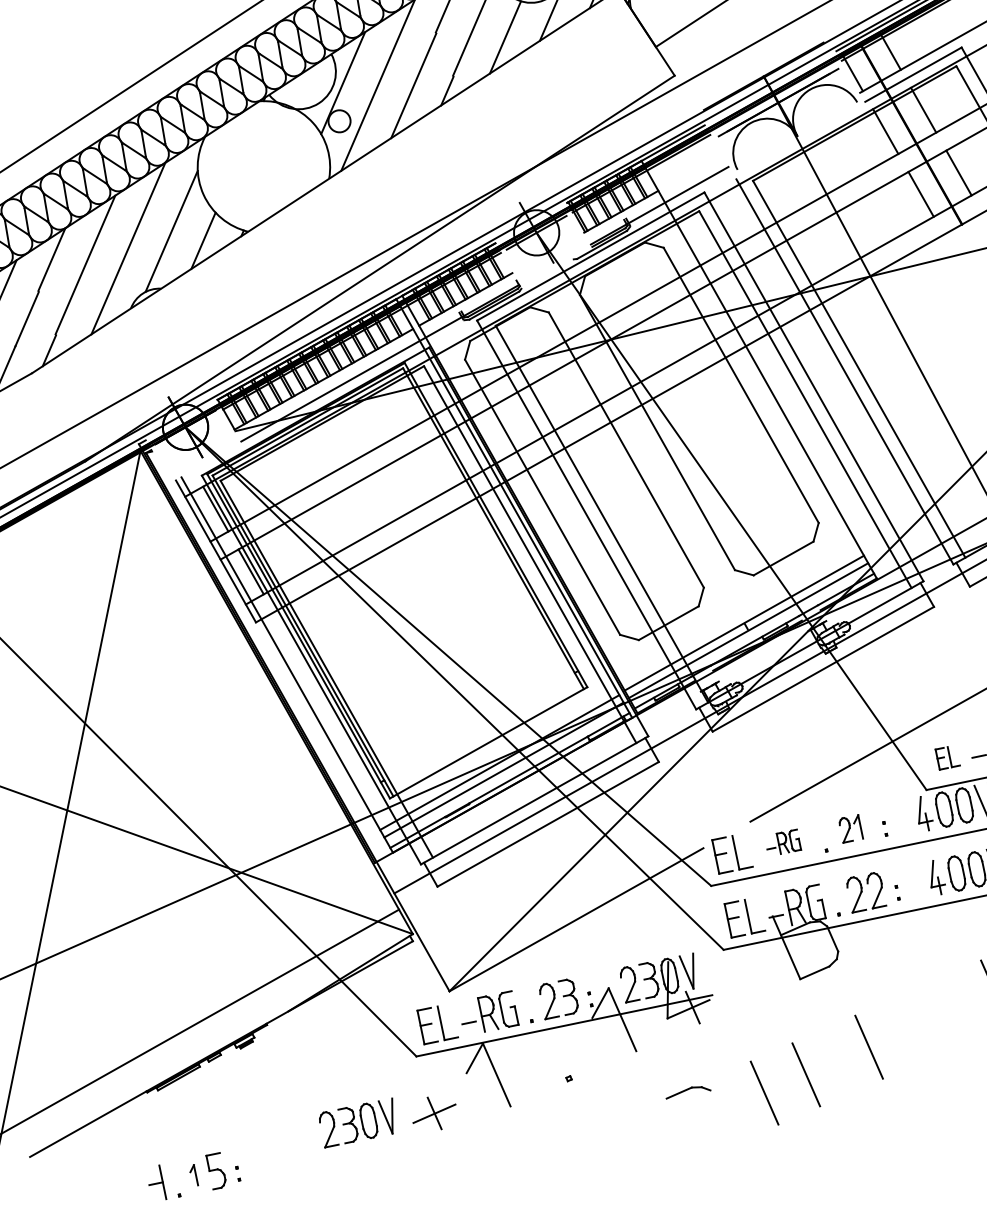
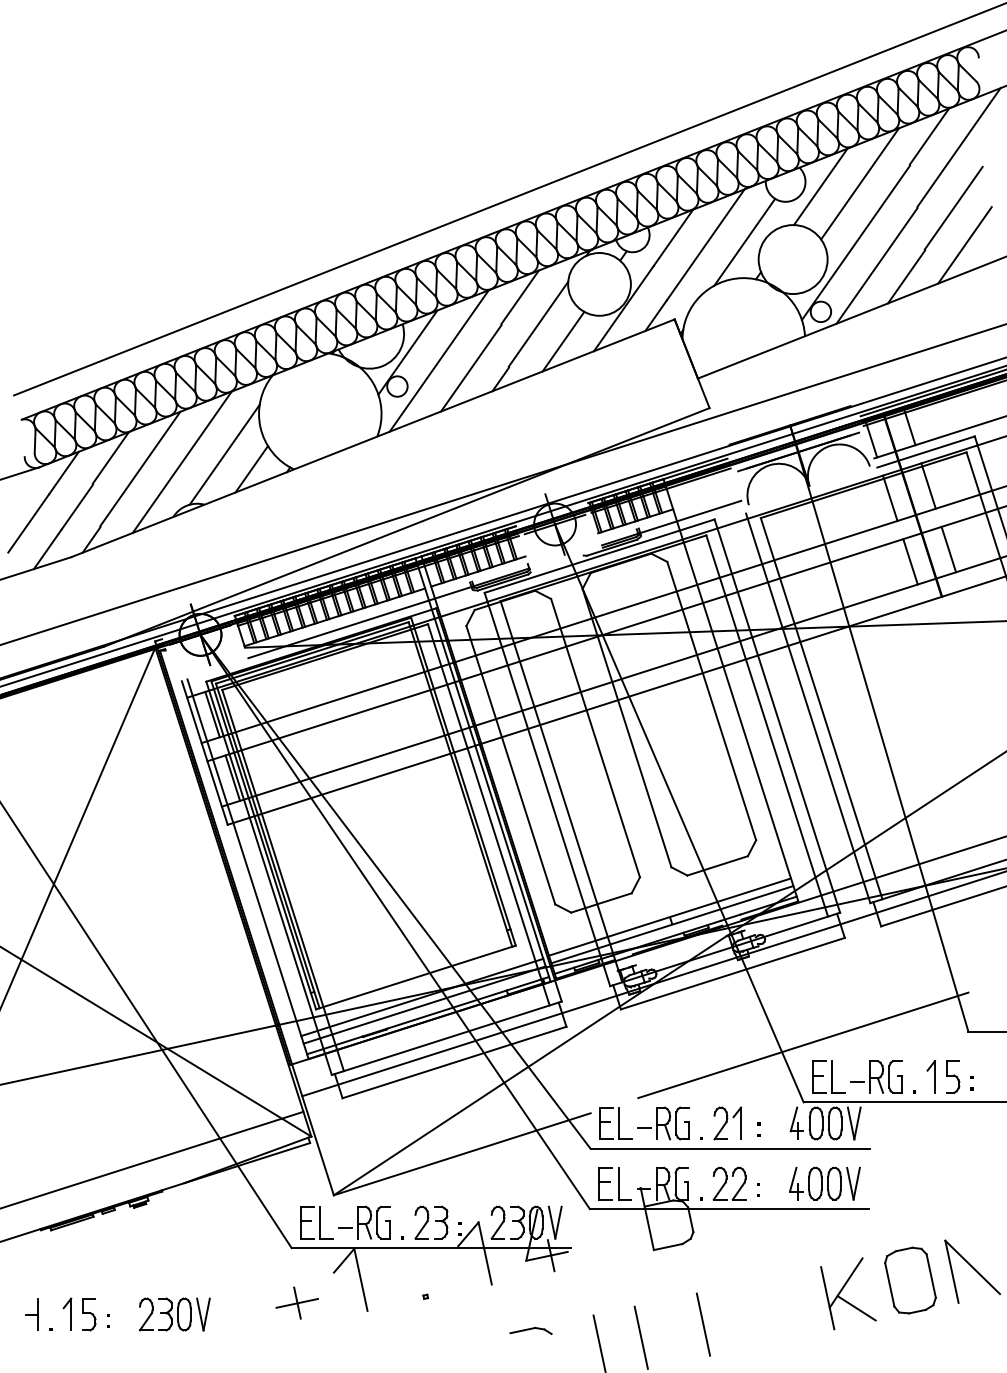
part: (947, 757) -> (828, 1076), size x1.67
part: (850, 829) -> (727, 1123), size x1.43
part: (782, 843) -> (663, 1123), size x1.67
part: (358, 1123) -> (174, 1314), moved
part: (193, 1174) -> (67, 1313), size x1.67

